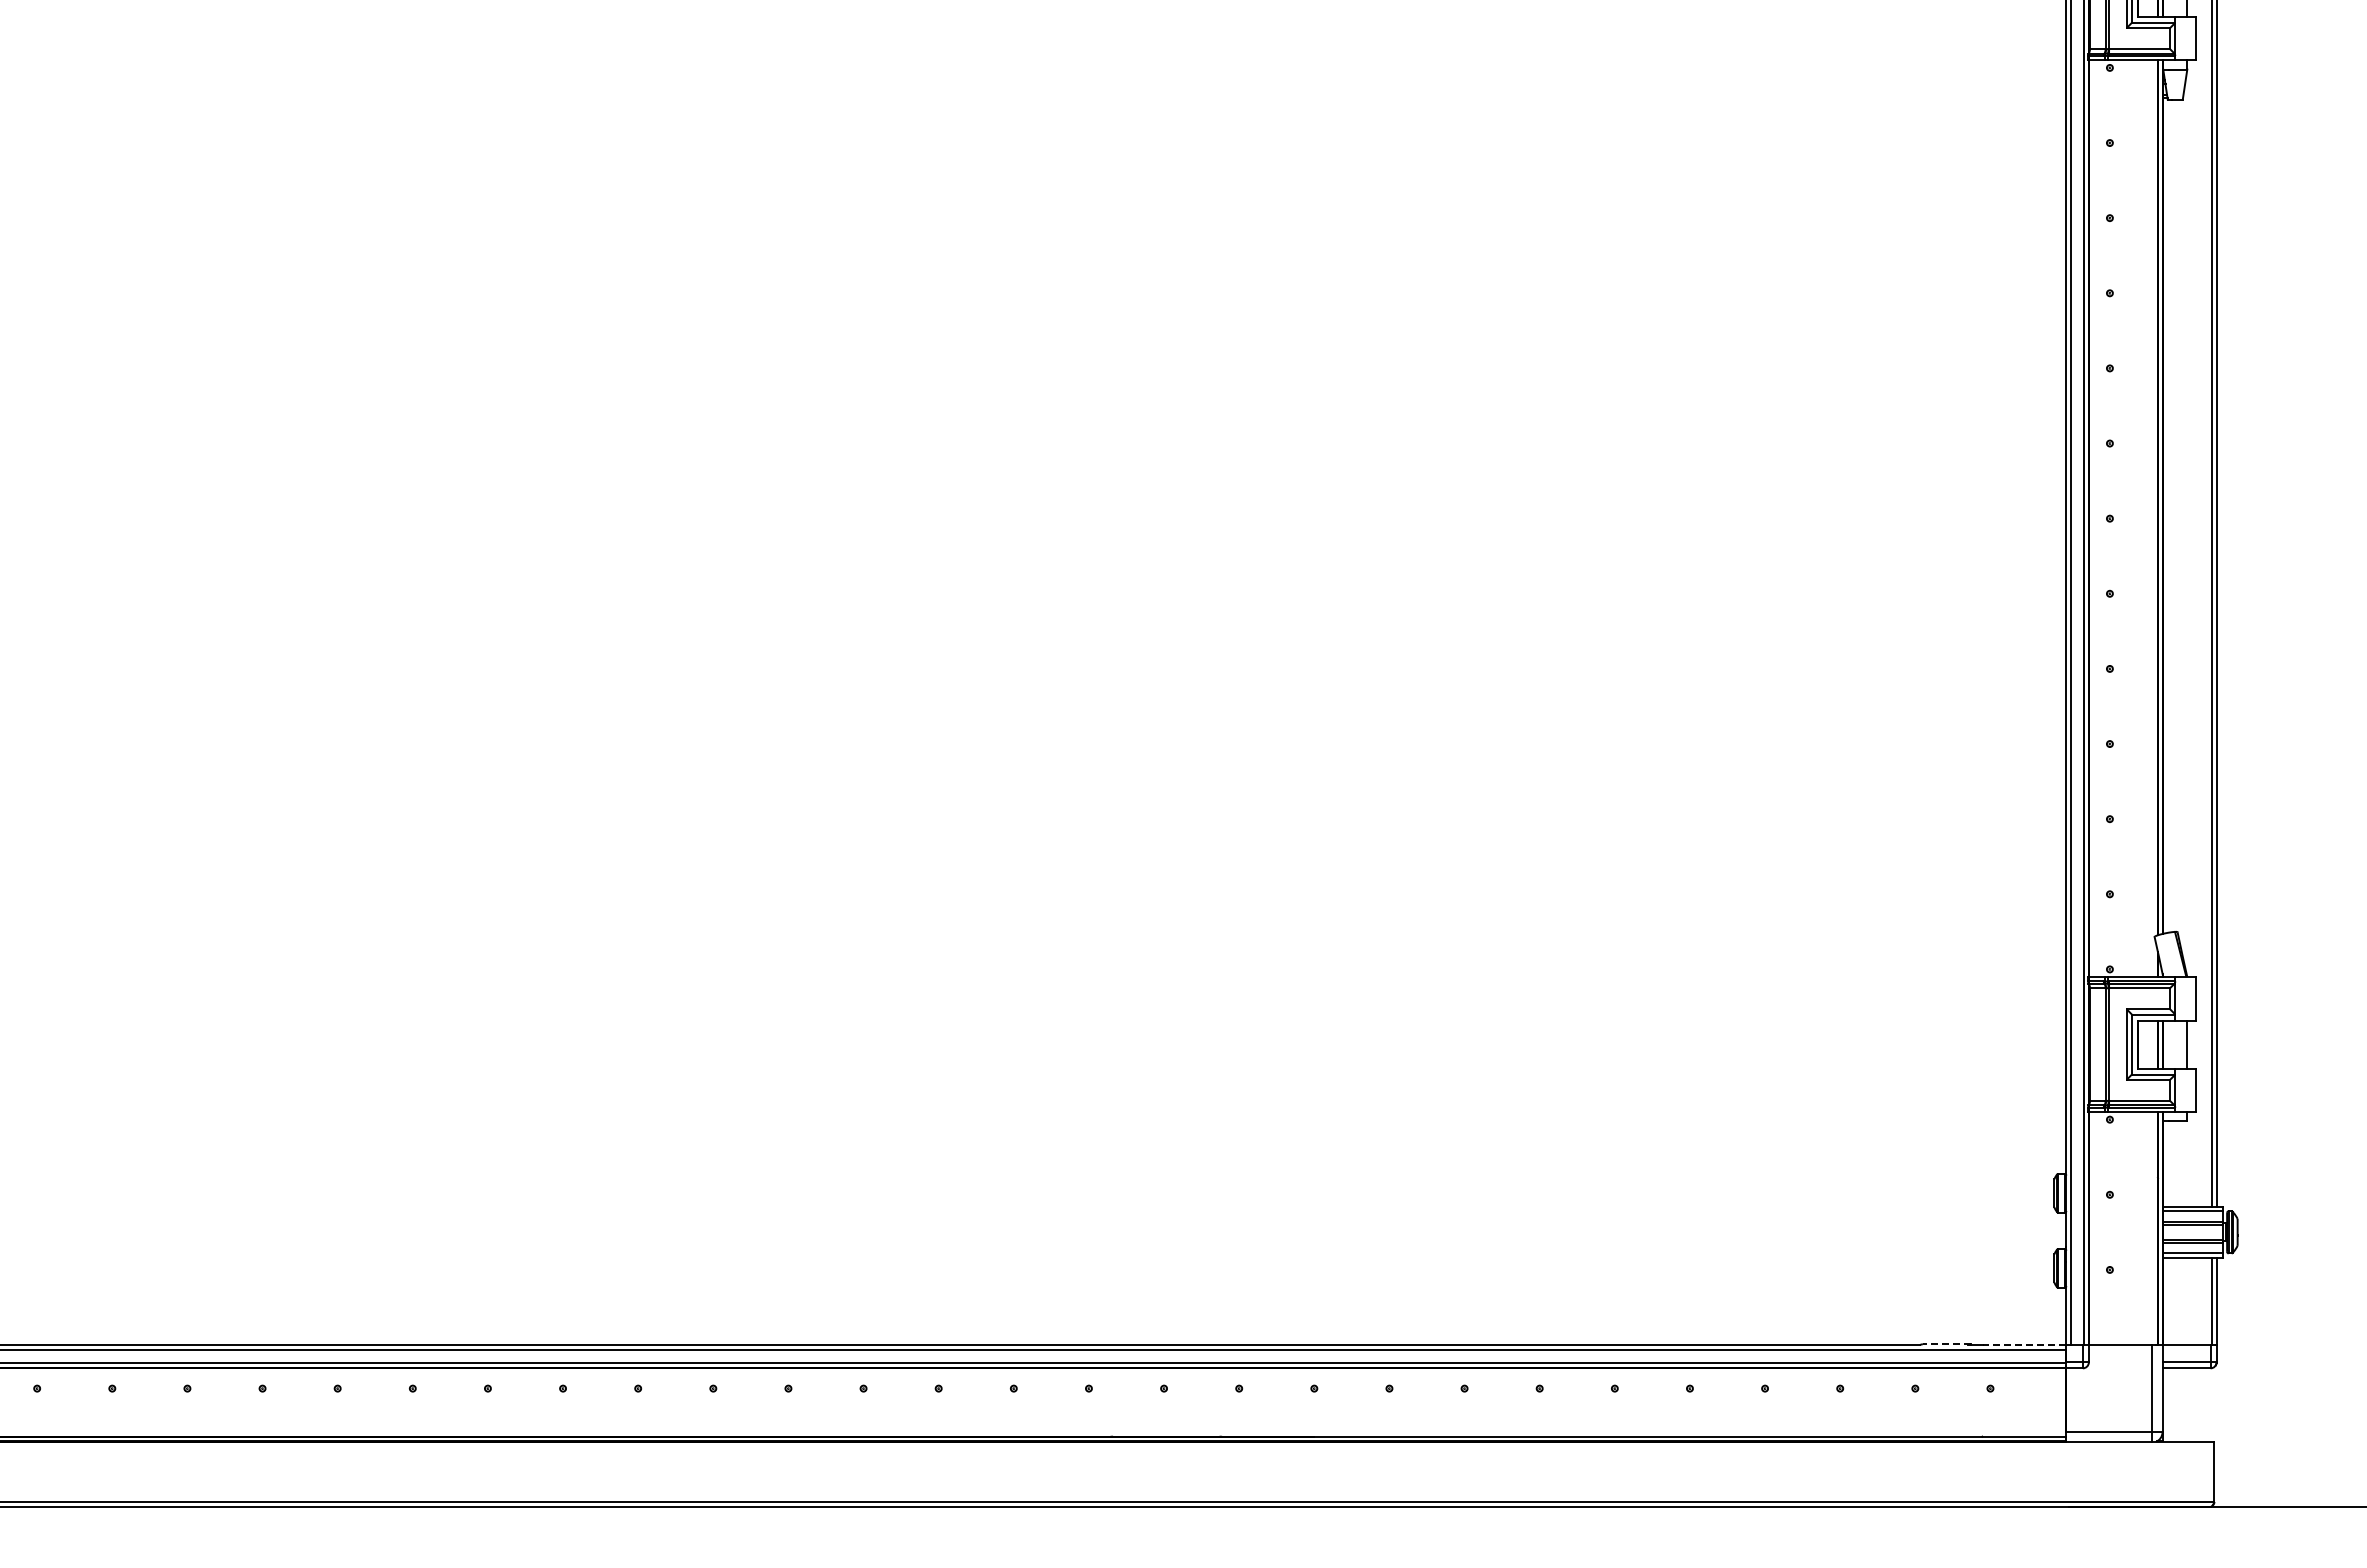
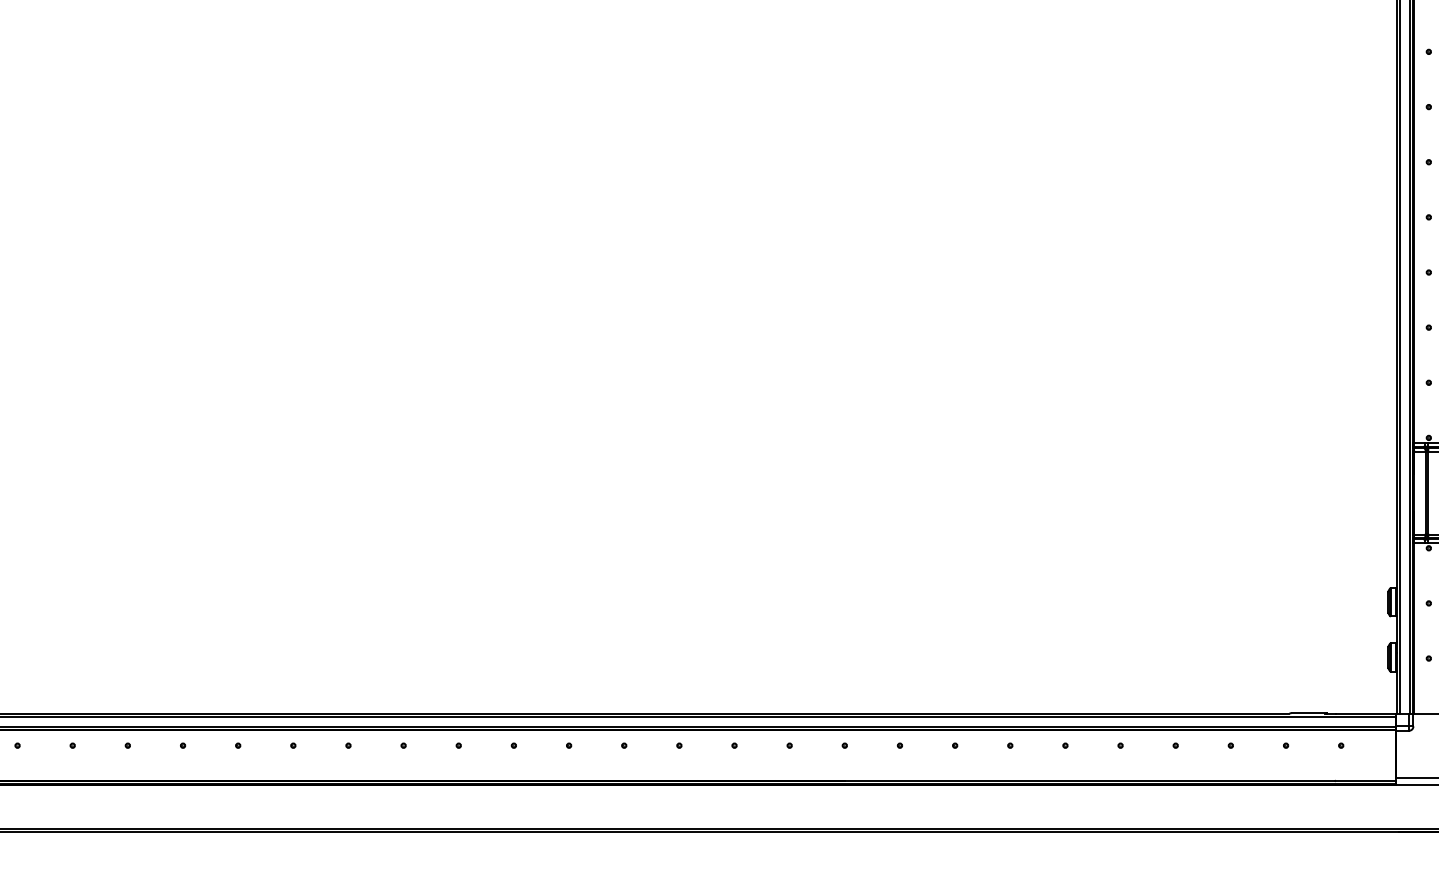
line: (1946, 1344) -> (1308, 713), dashed -> solid
line: (2023, 1345) -> (1365, 714), dashed -> solid

